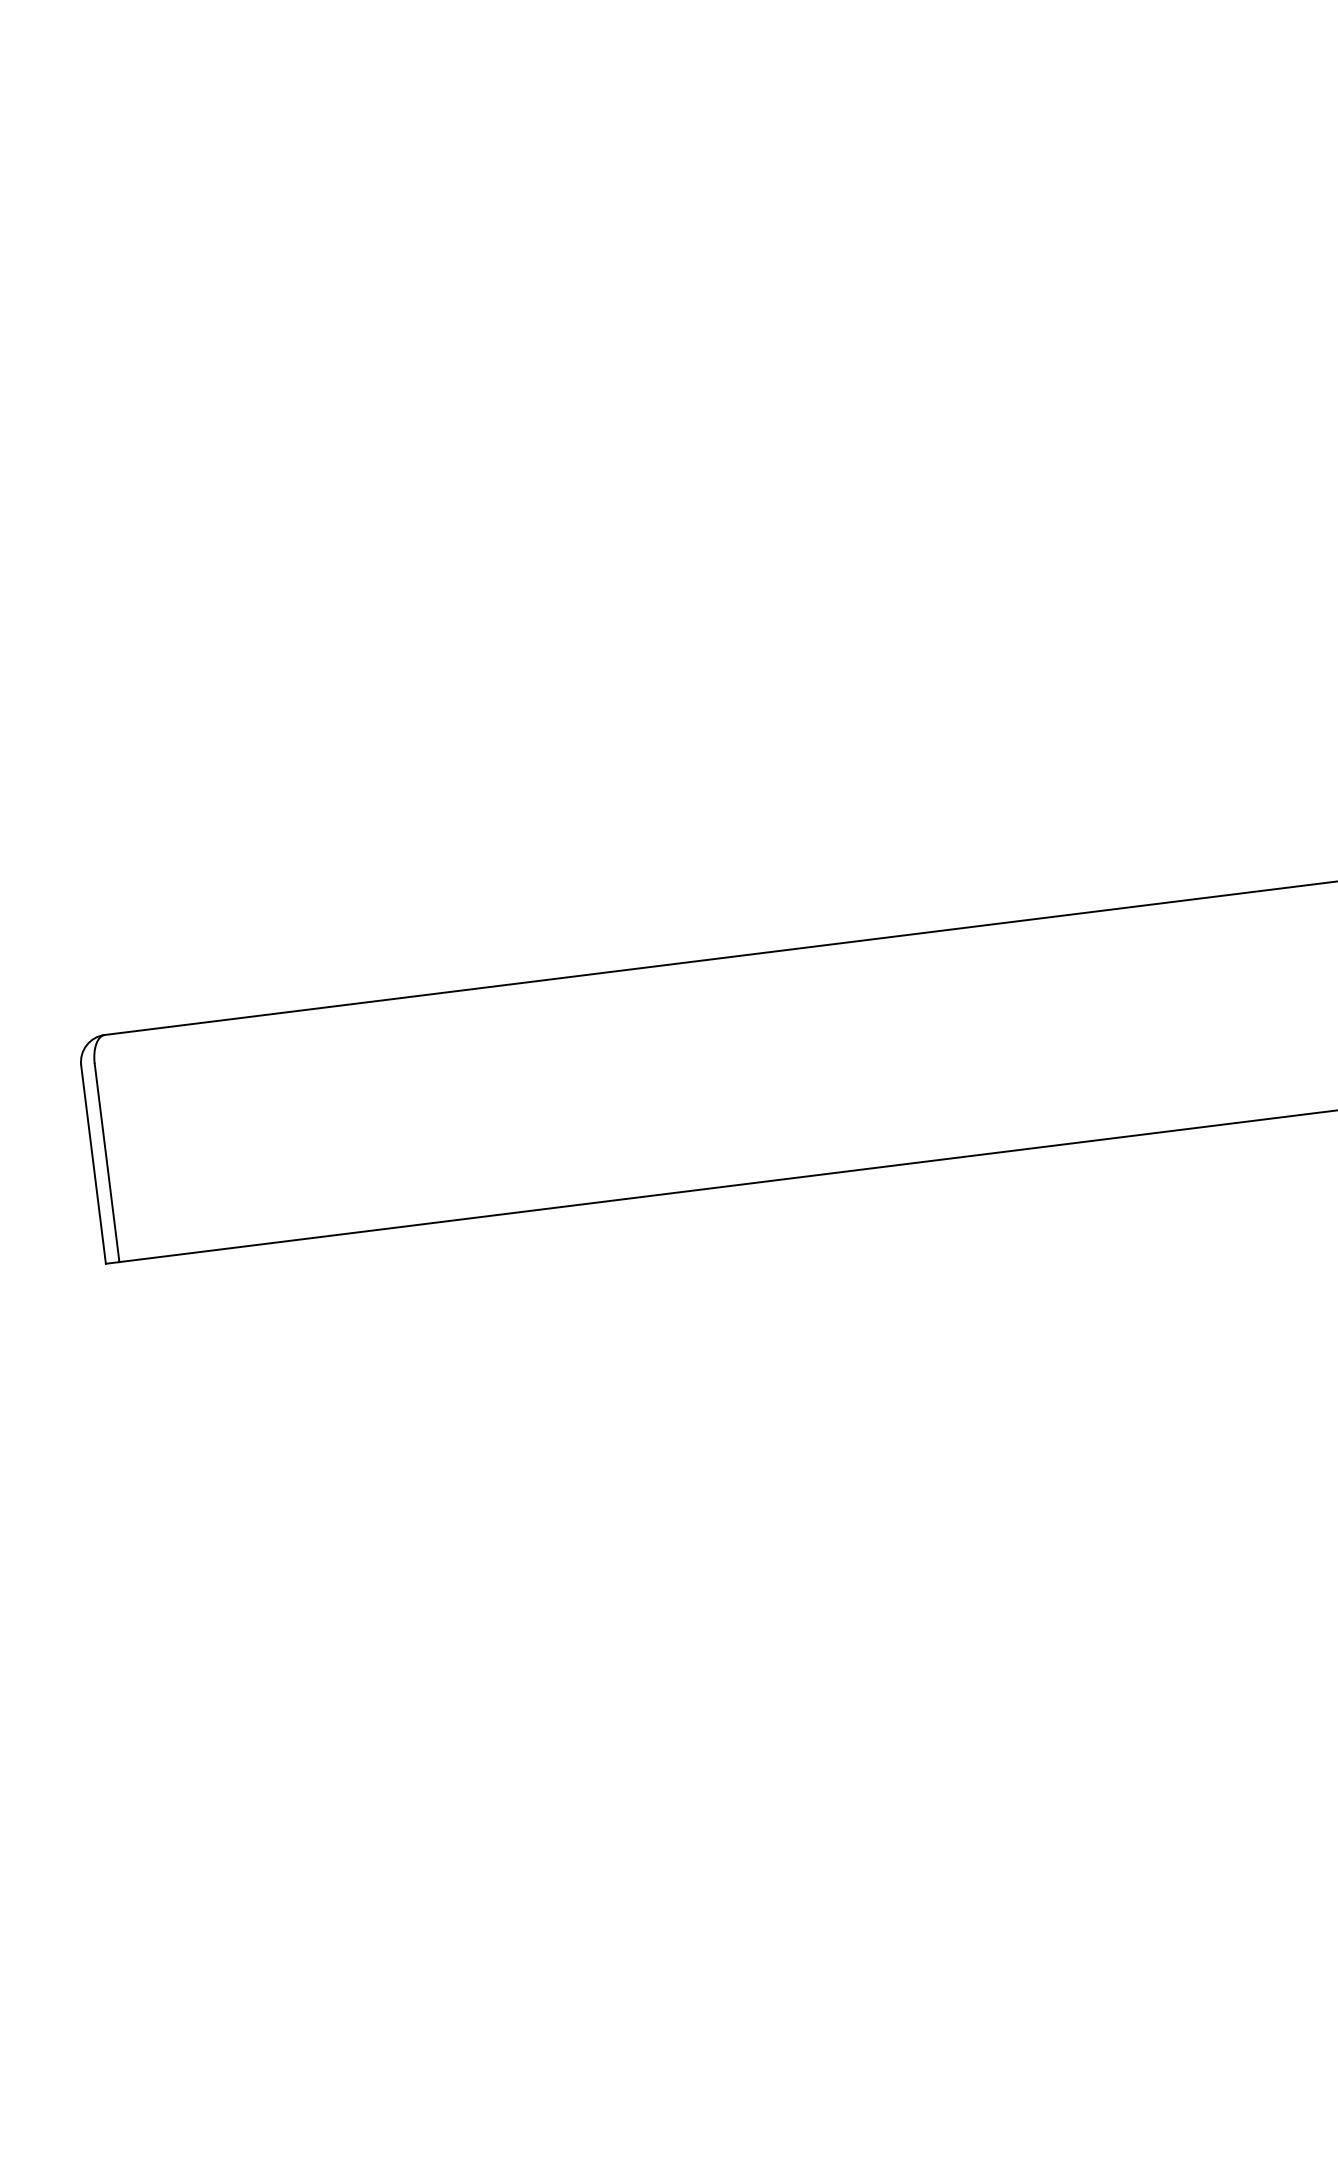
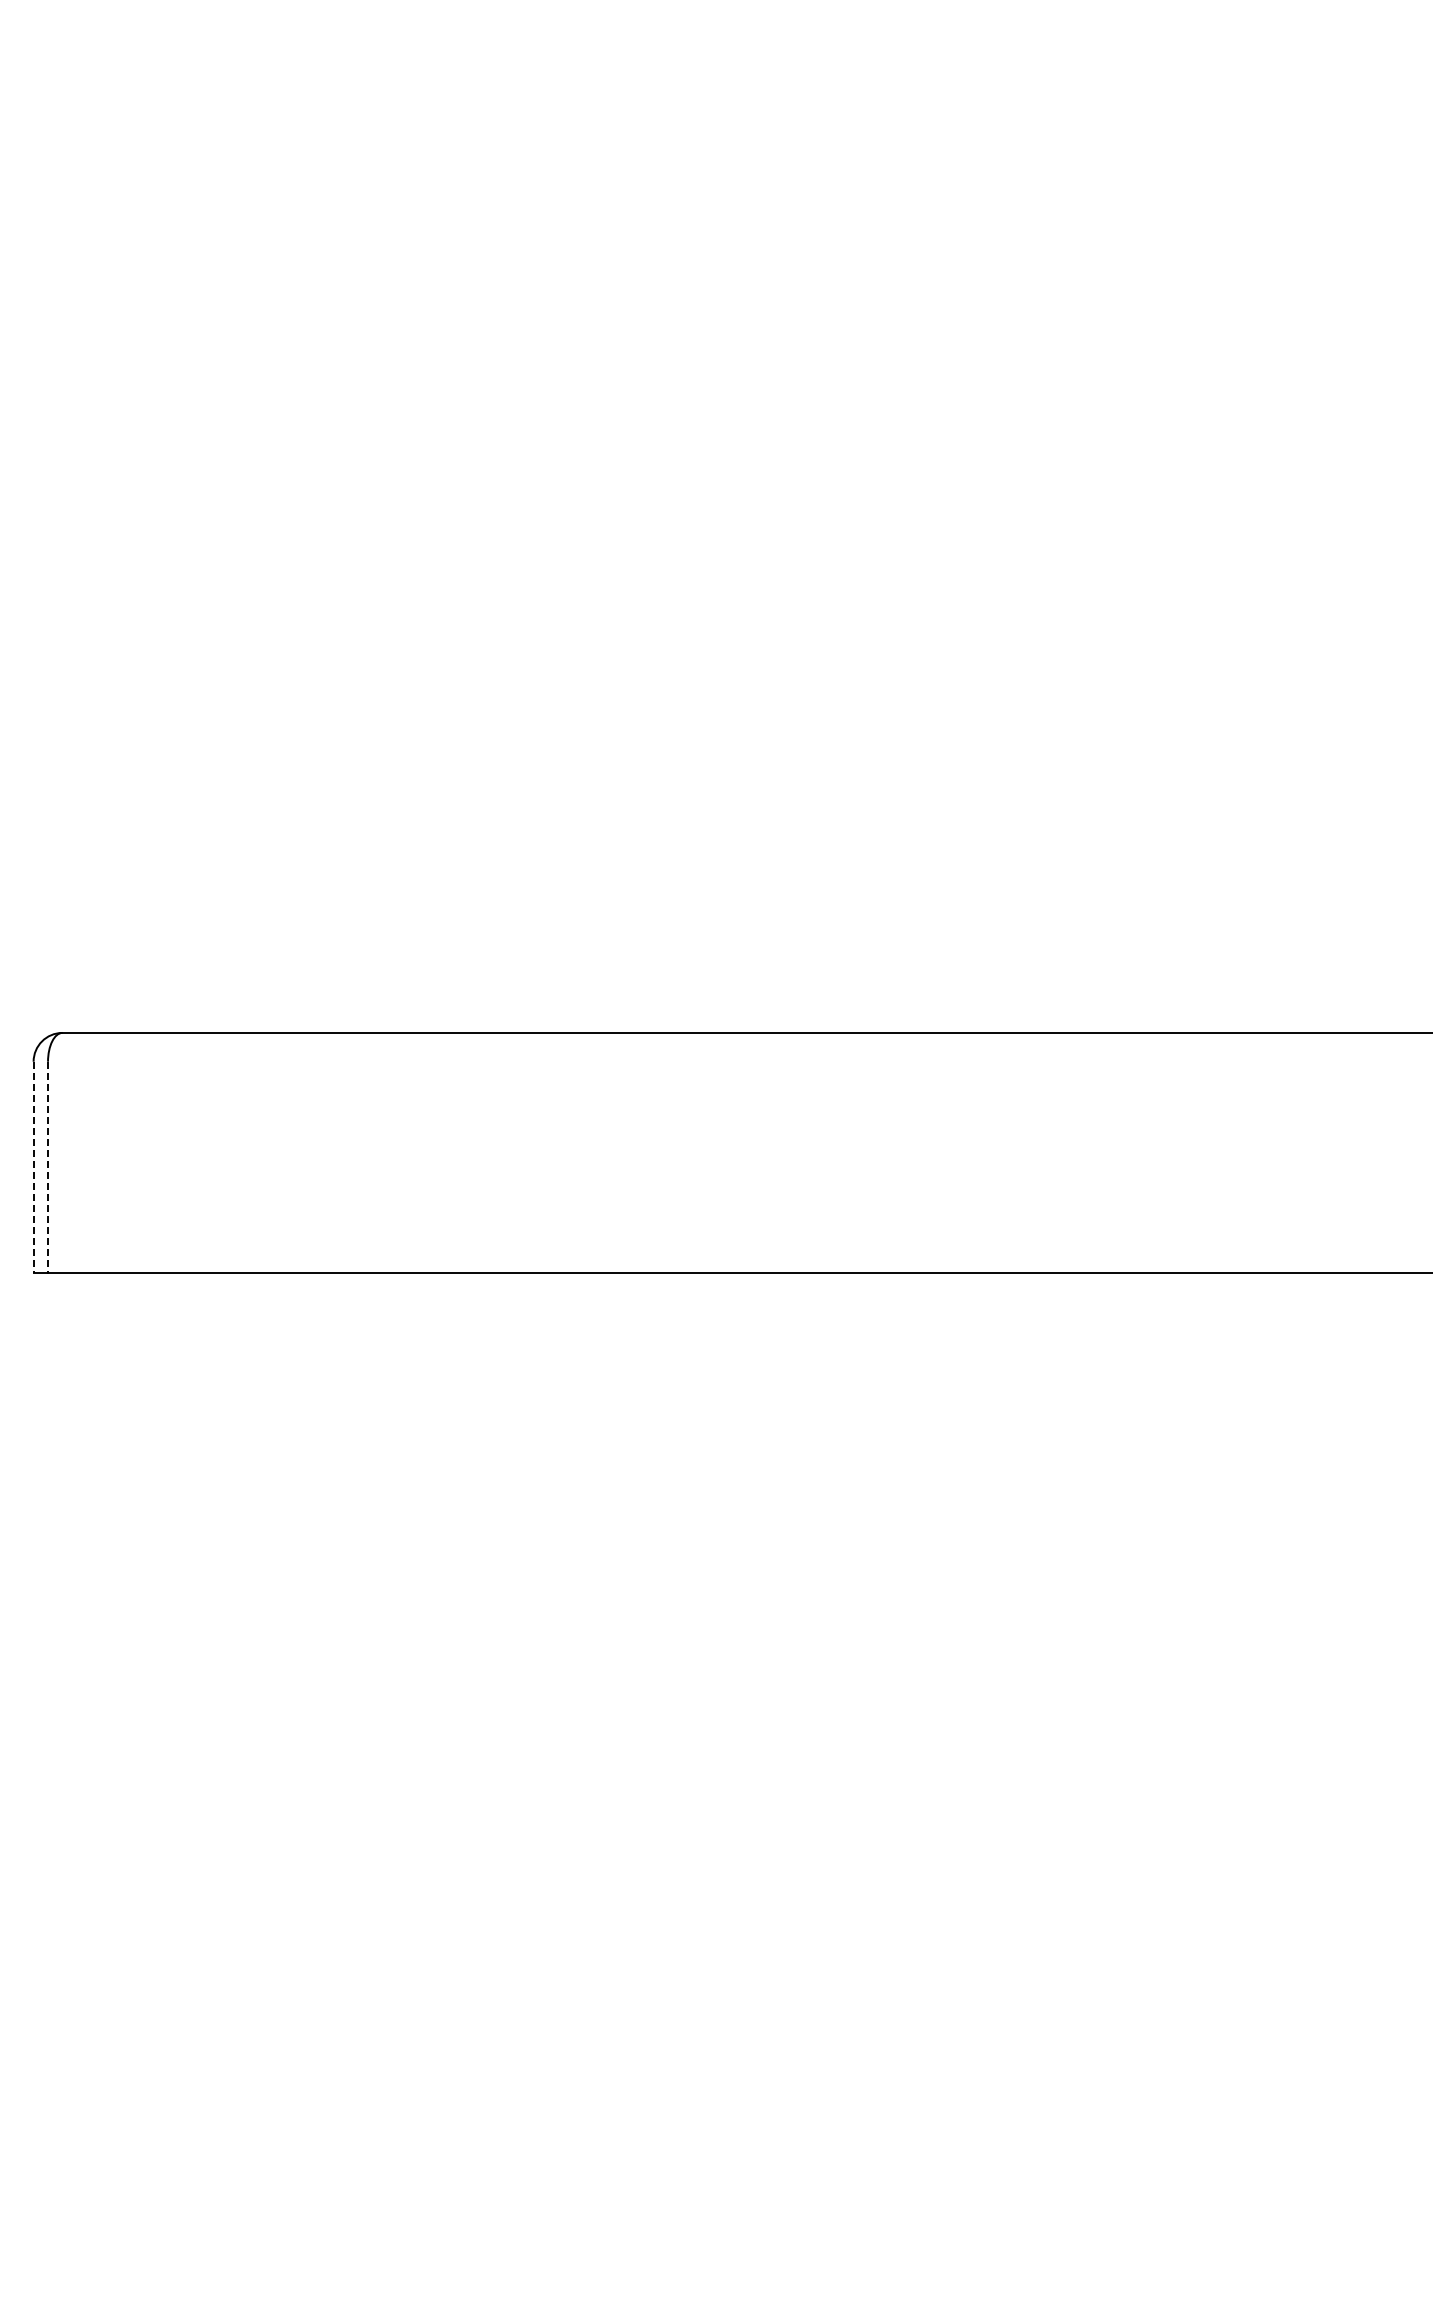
line: (107, 1162) -> (48, 1167), solid -> dashed
line: (93, 1164) -> (33, 1167), solid -> dashed

